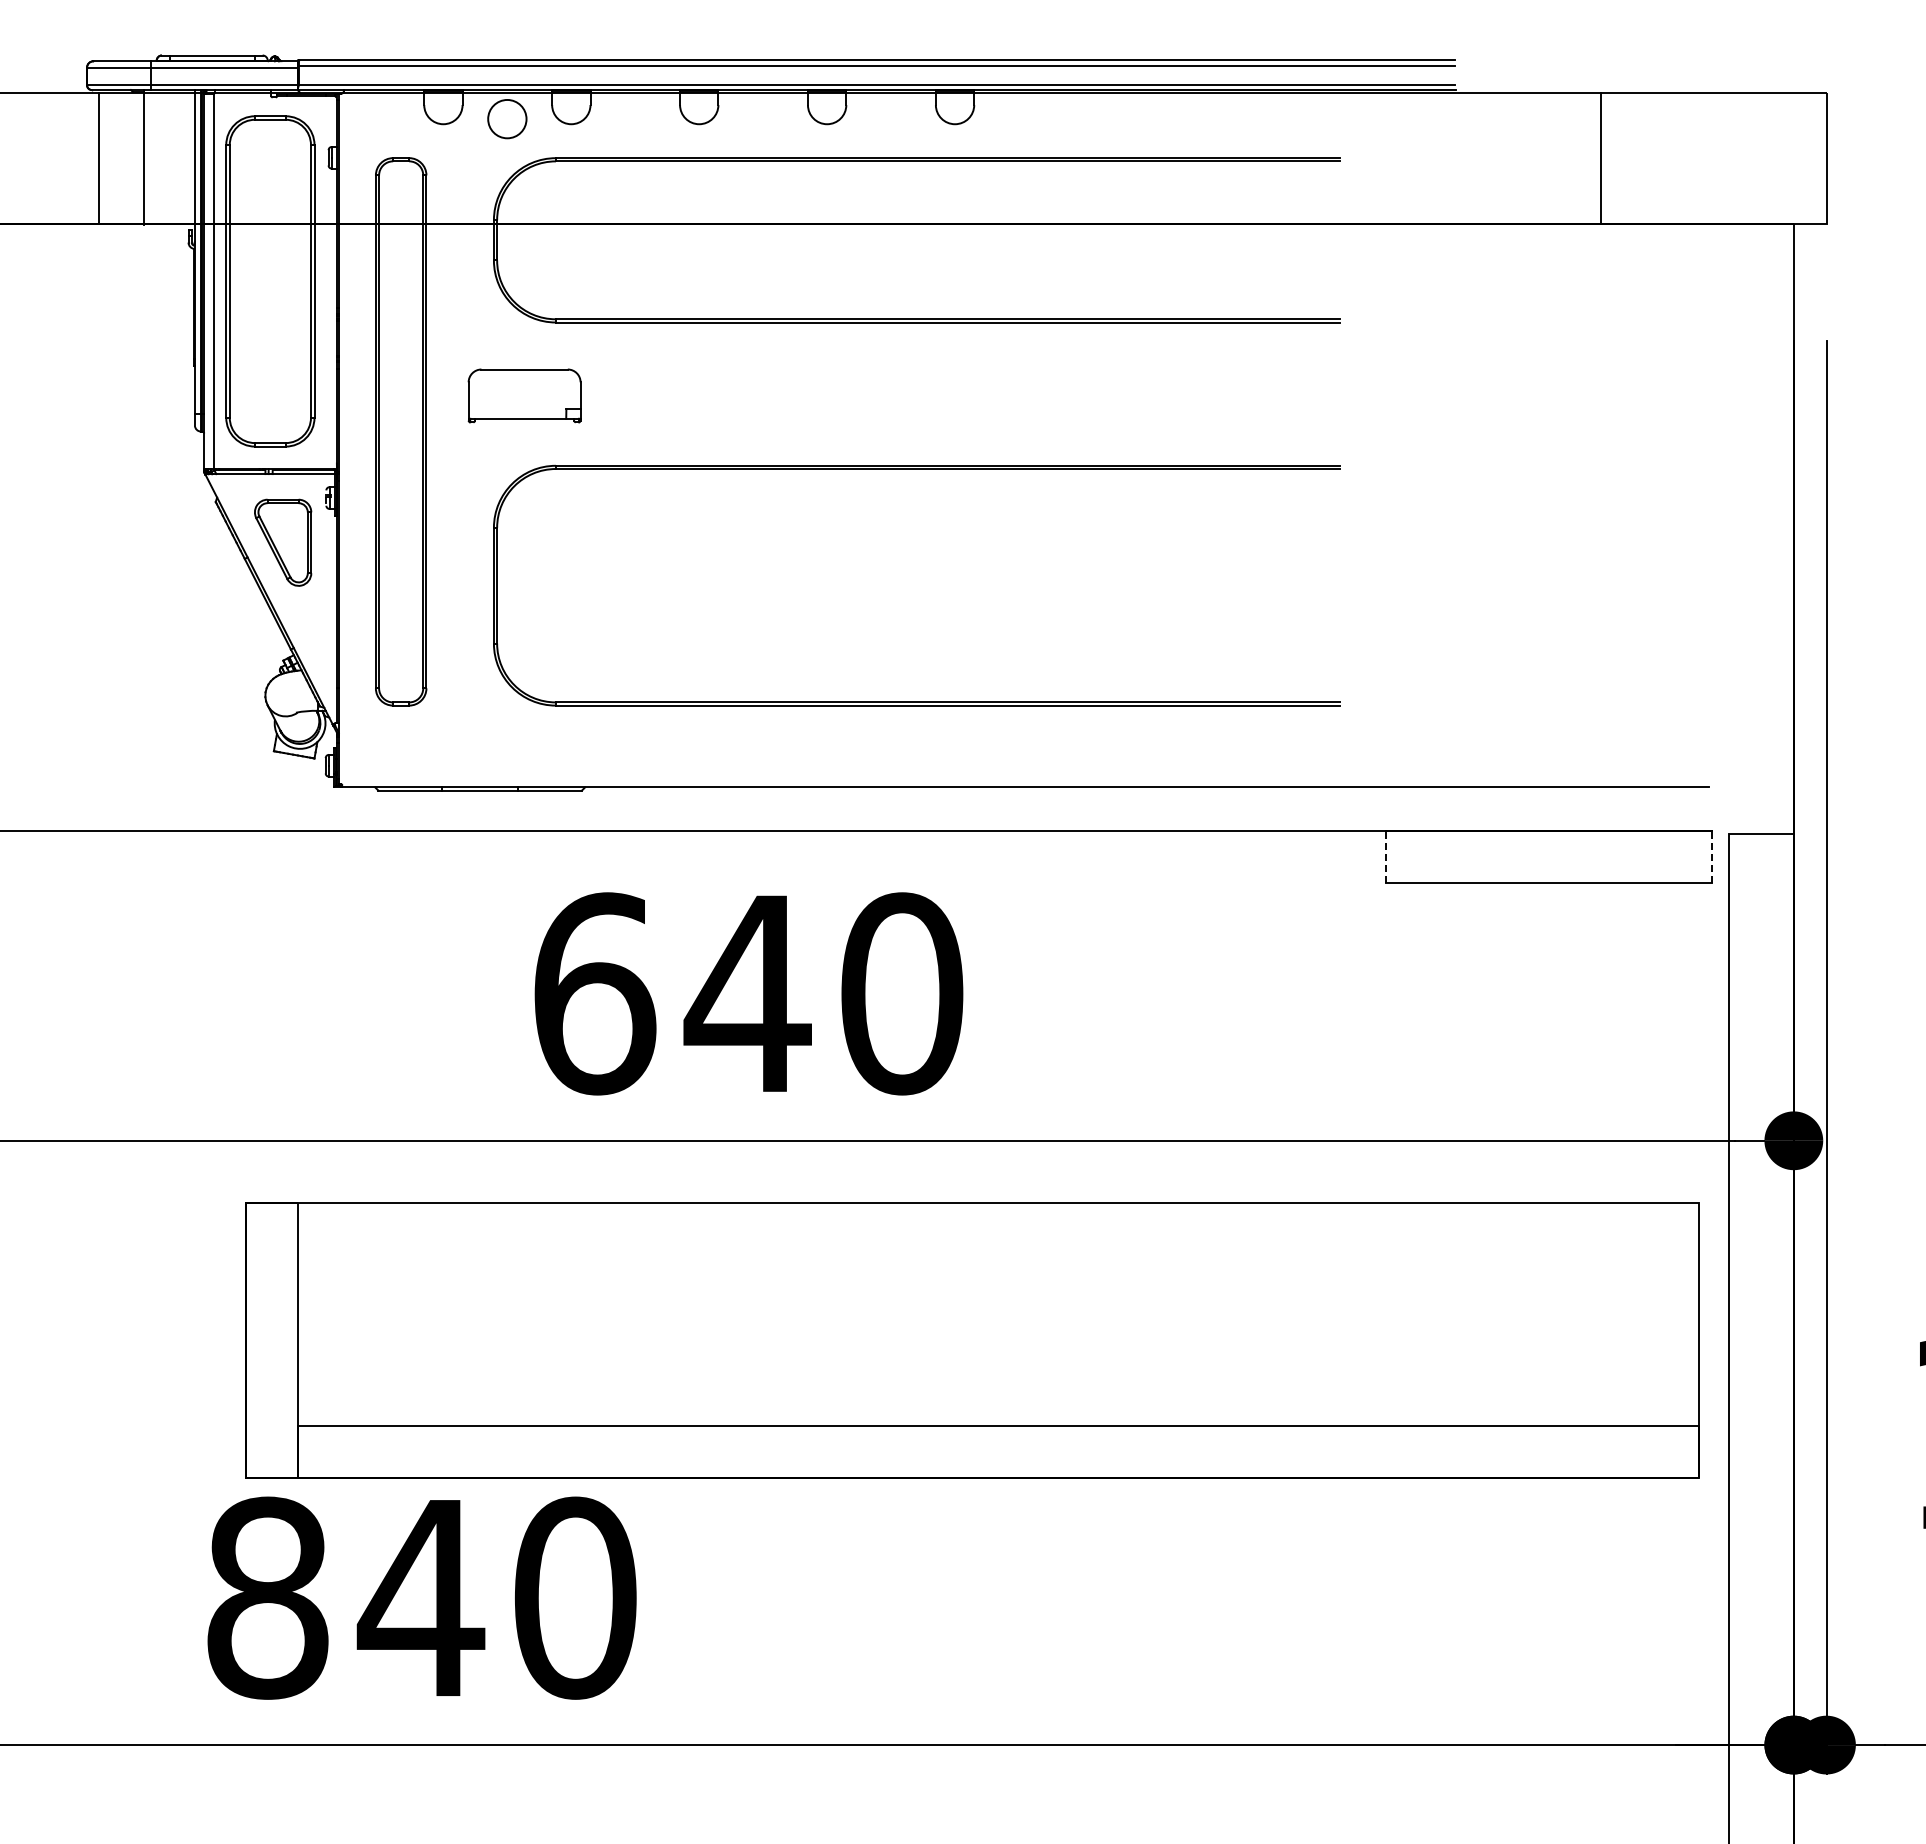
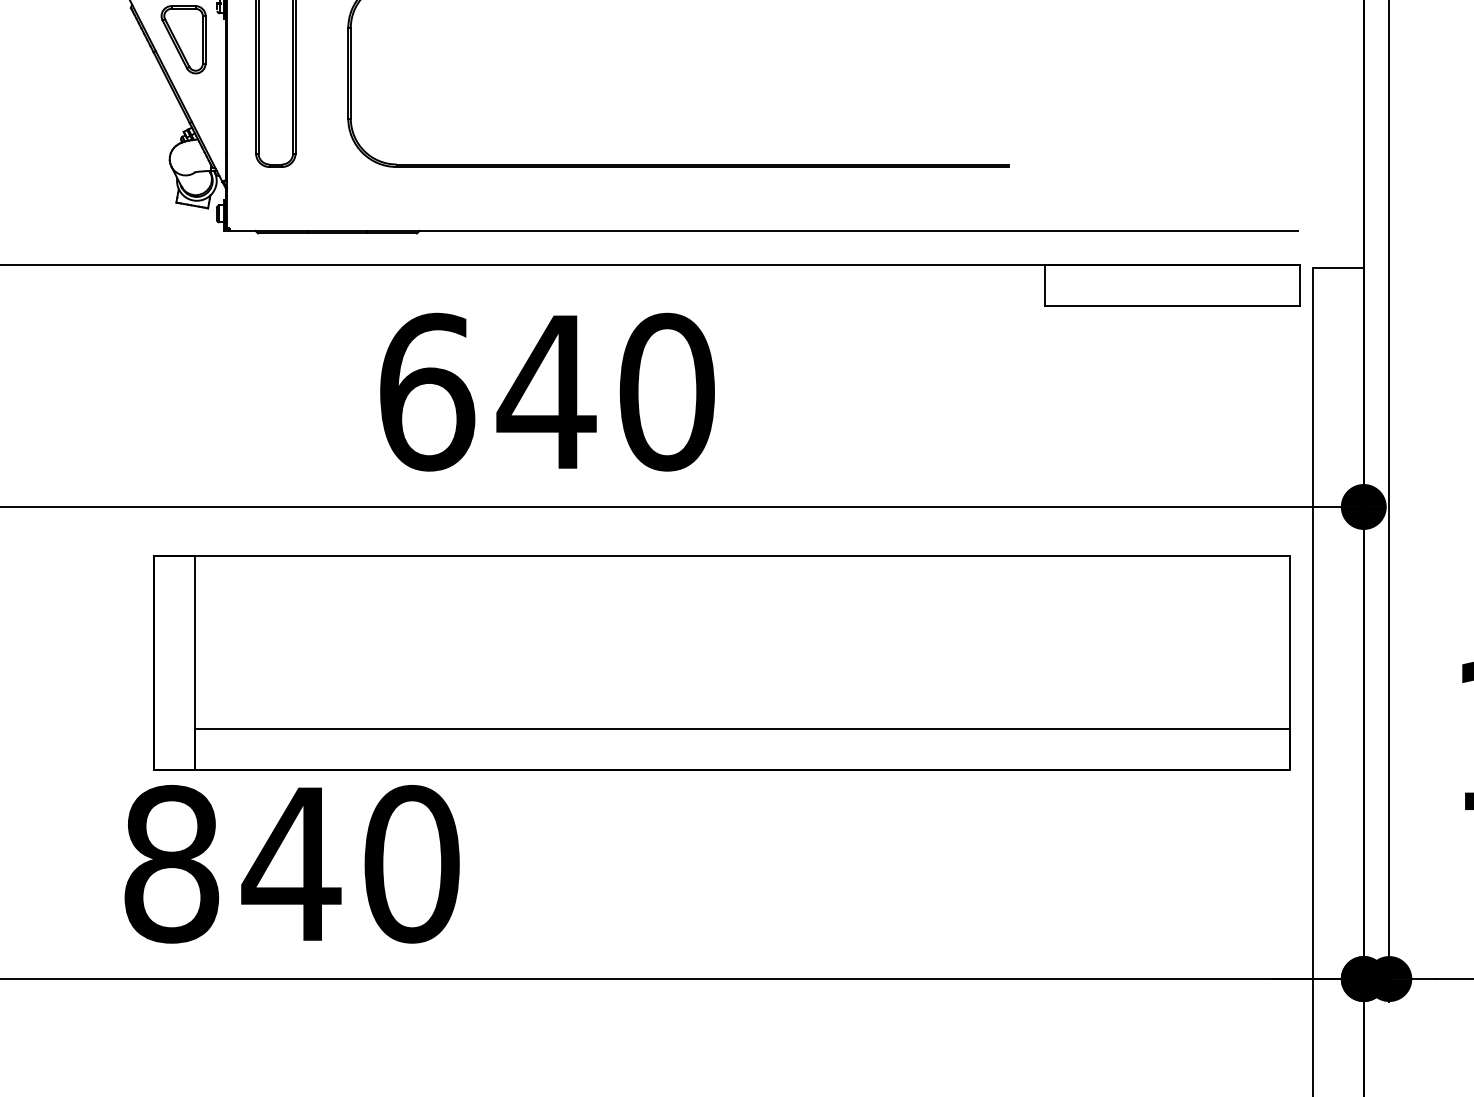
line: (1385, 856) -> (1044, 284), dashed -> solid
line: (1712, 856) -> (1300, 284), dashed -> solid

